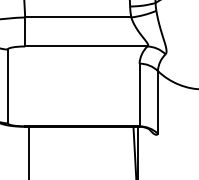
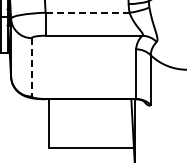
line: (78, 17) -> (87, 12), solid -> dashed
line: (7, 86) -> (31, 67), solid -> dashed

